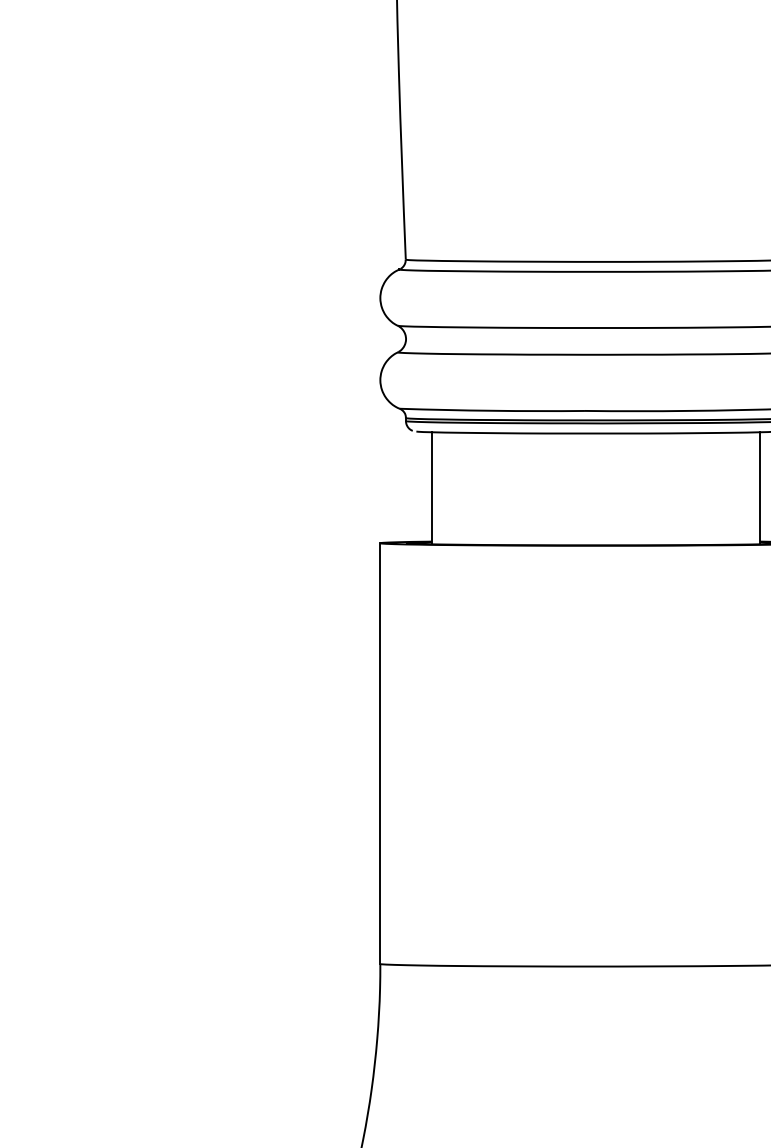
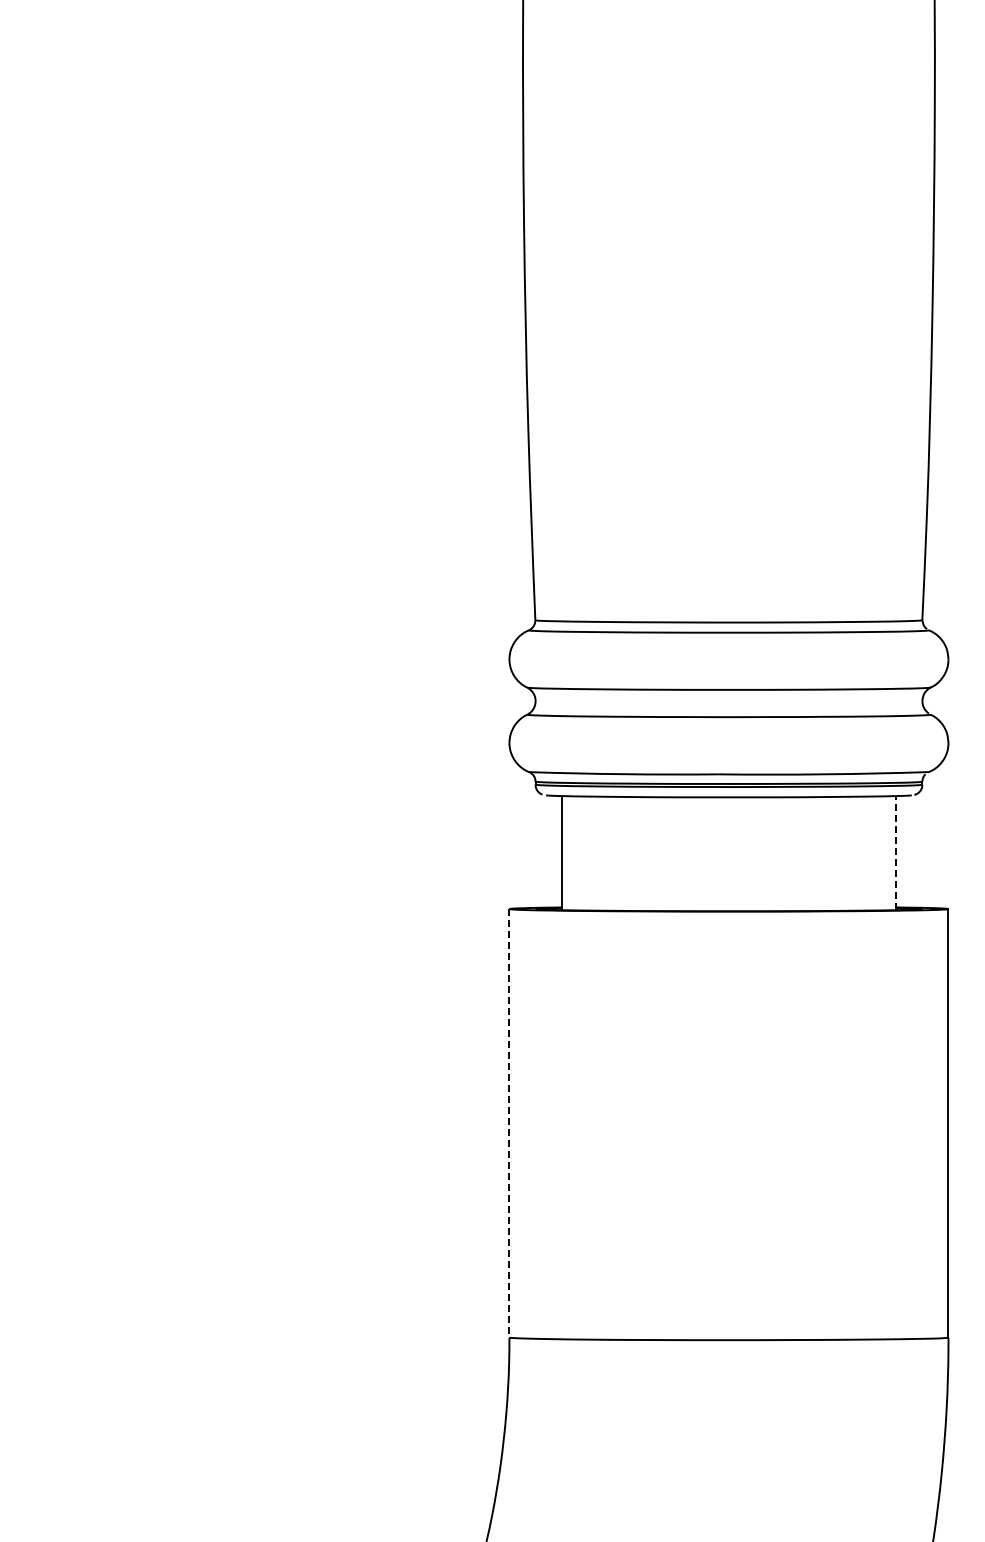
line: (760, 487) -> (896, 852), solid -> dashed
line: (380, 753) -> (509, 1123), solid -> dashed

